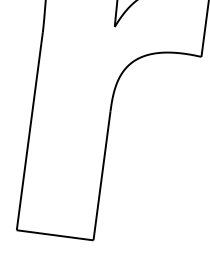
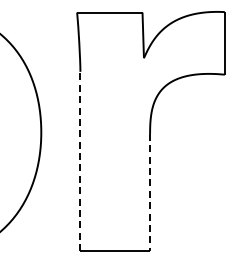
line: (29, 131) -> (80, 161), solid -> dashed
line: (102, 175) -> (150, 192), solid -> dashed

